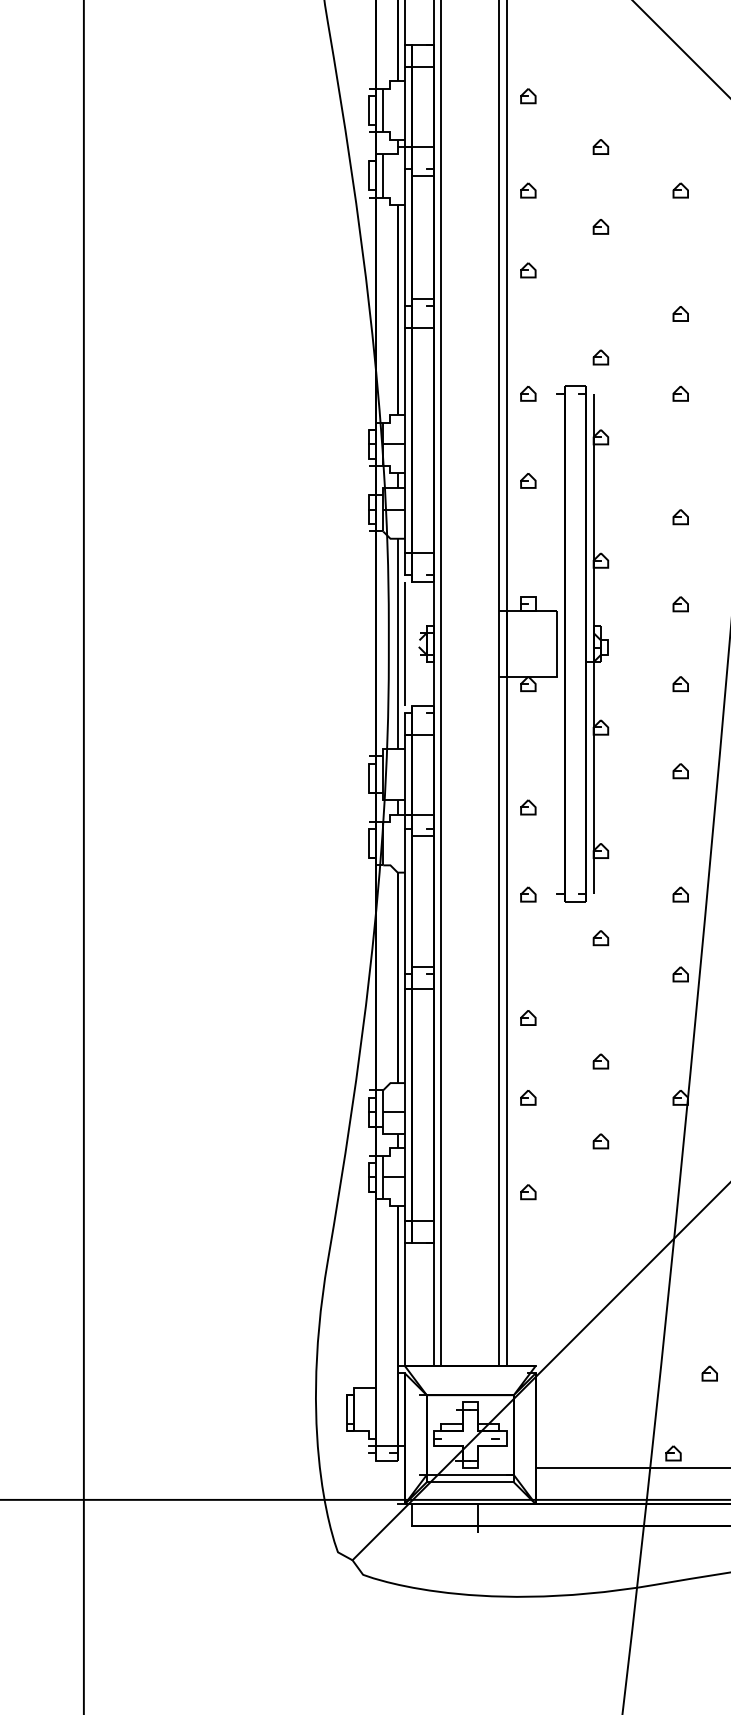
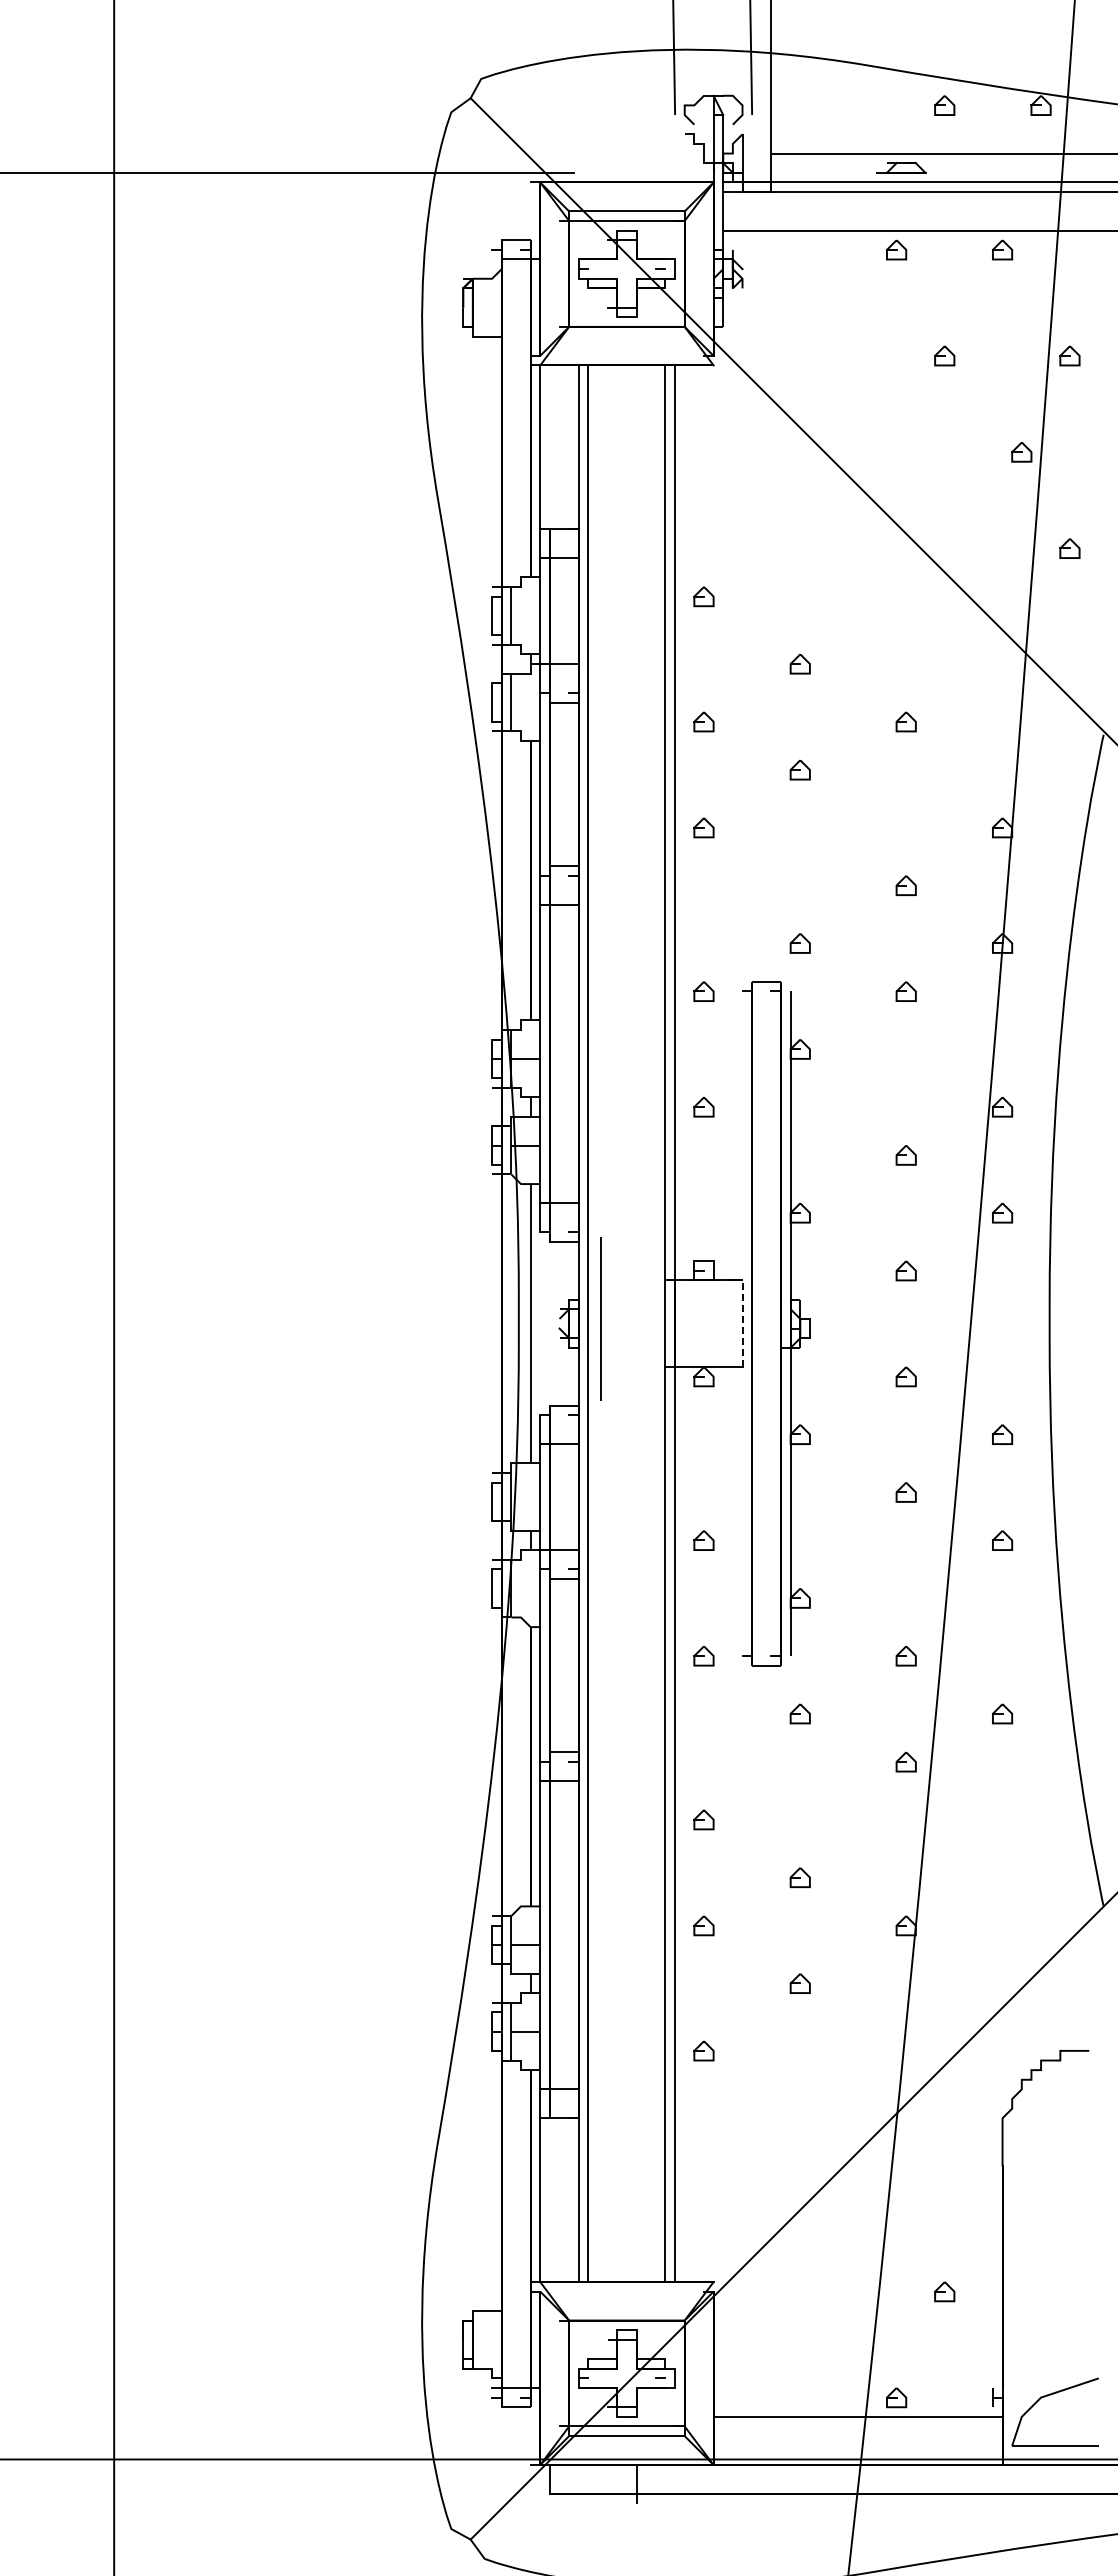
line: (404, 643) -> (600, 1318), moved
line: (557, 643) -> (742, 1323), solid -> dashed

